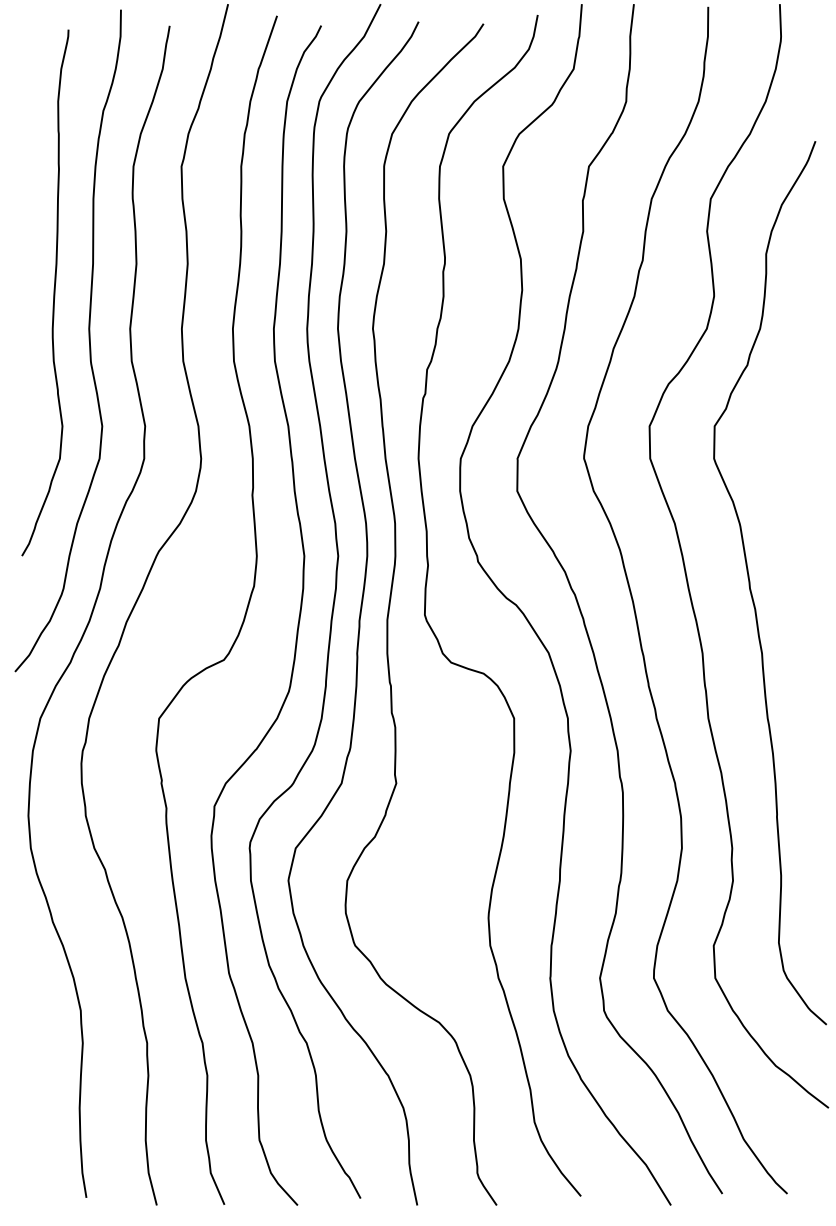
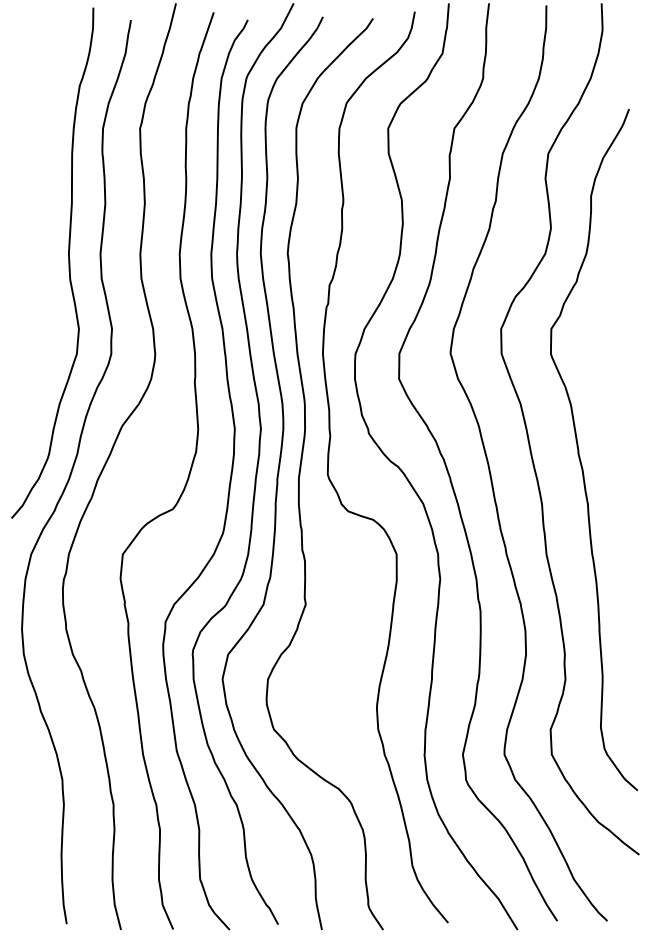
curve: (53, 293) -> (41, 226), removed

